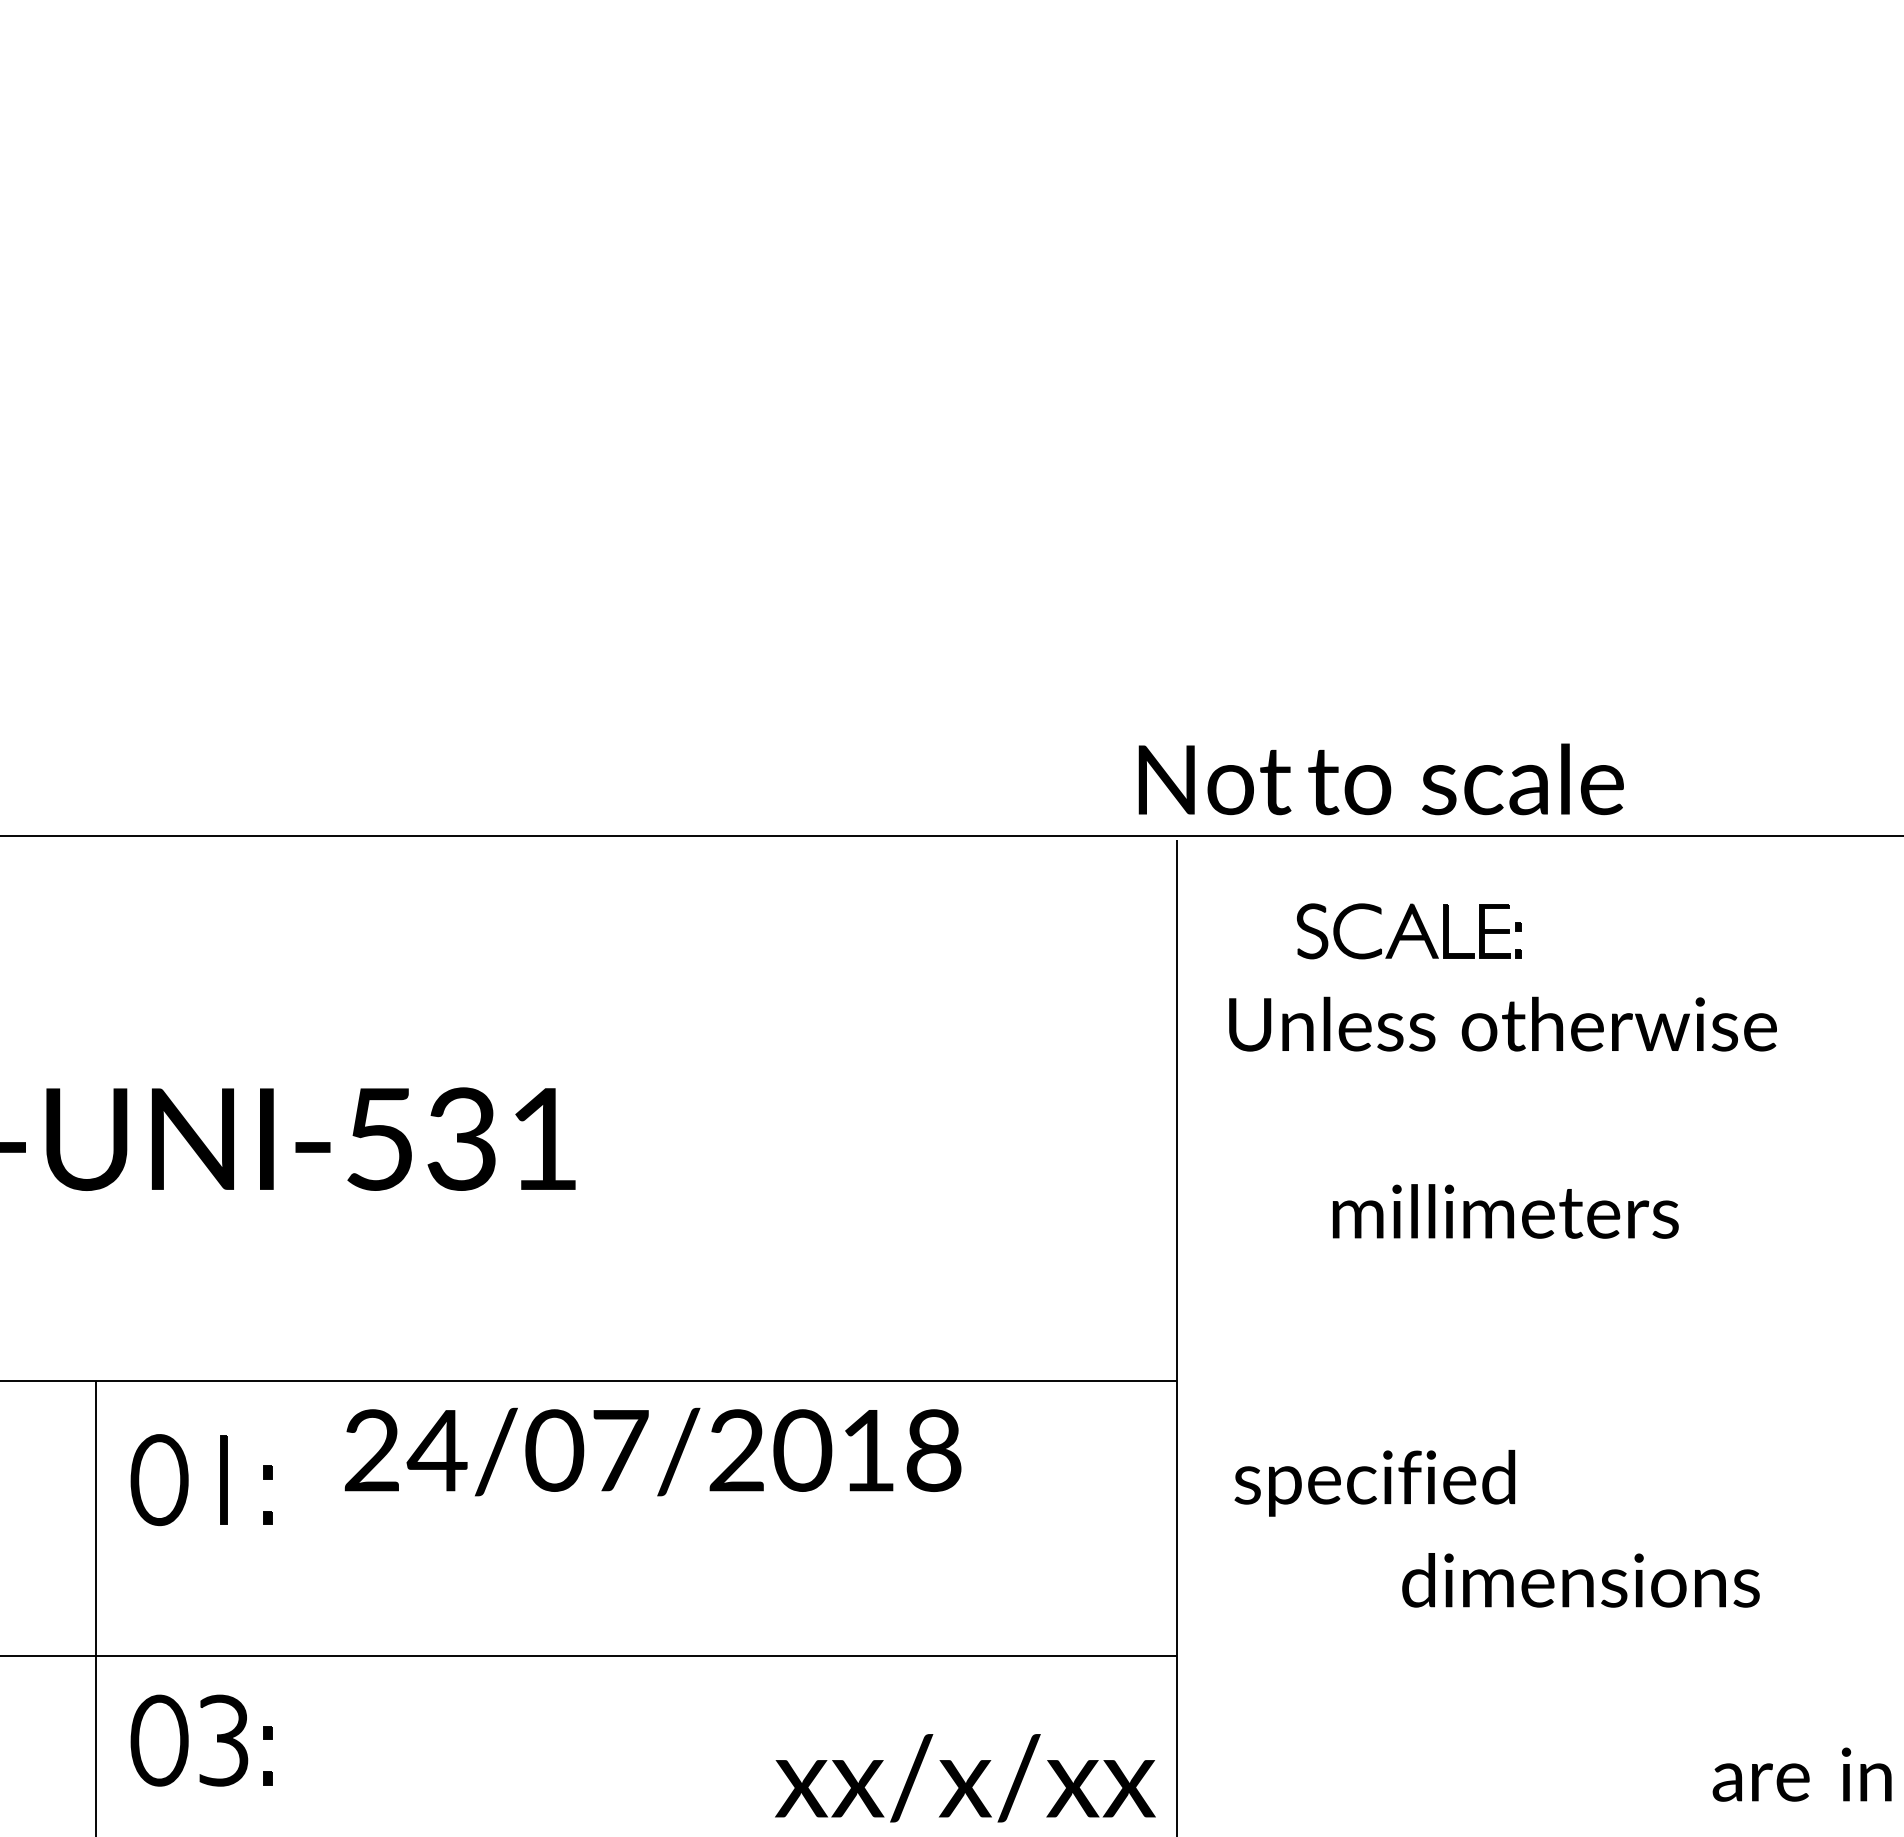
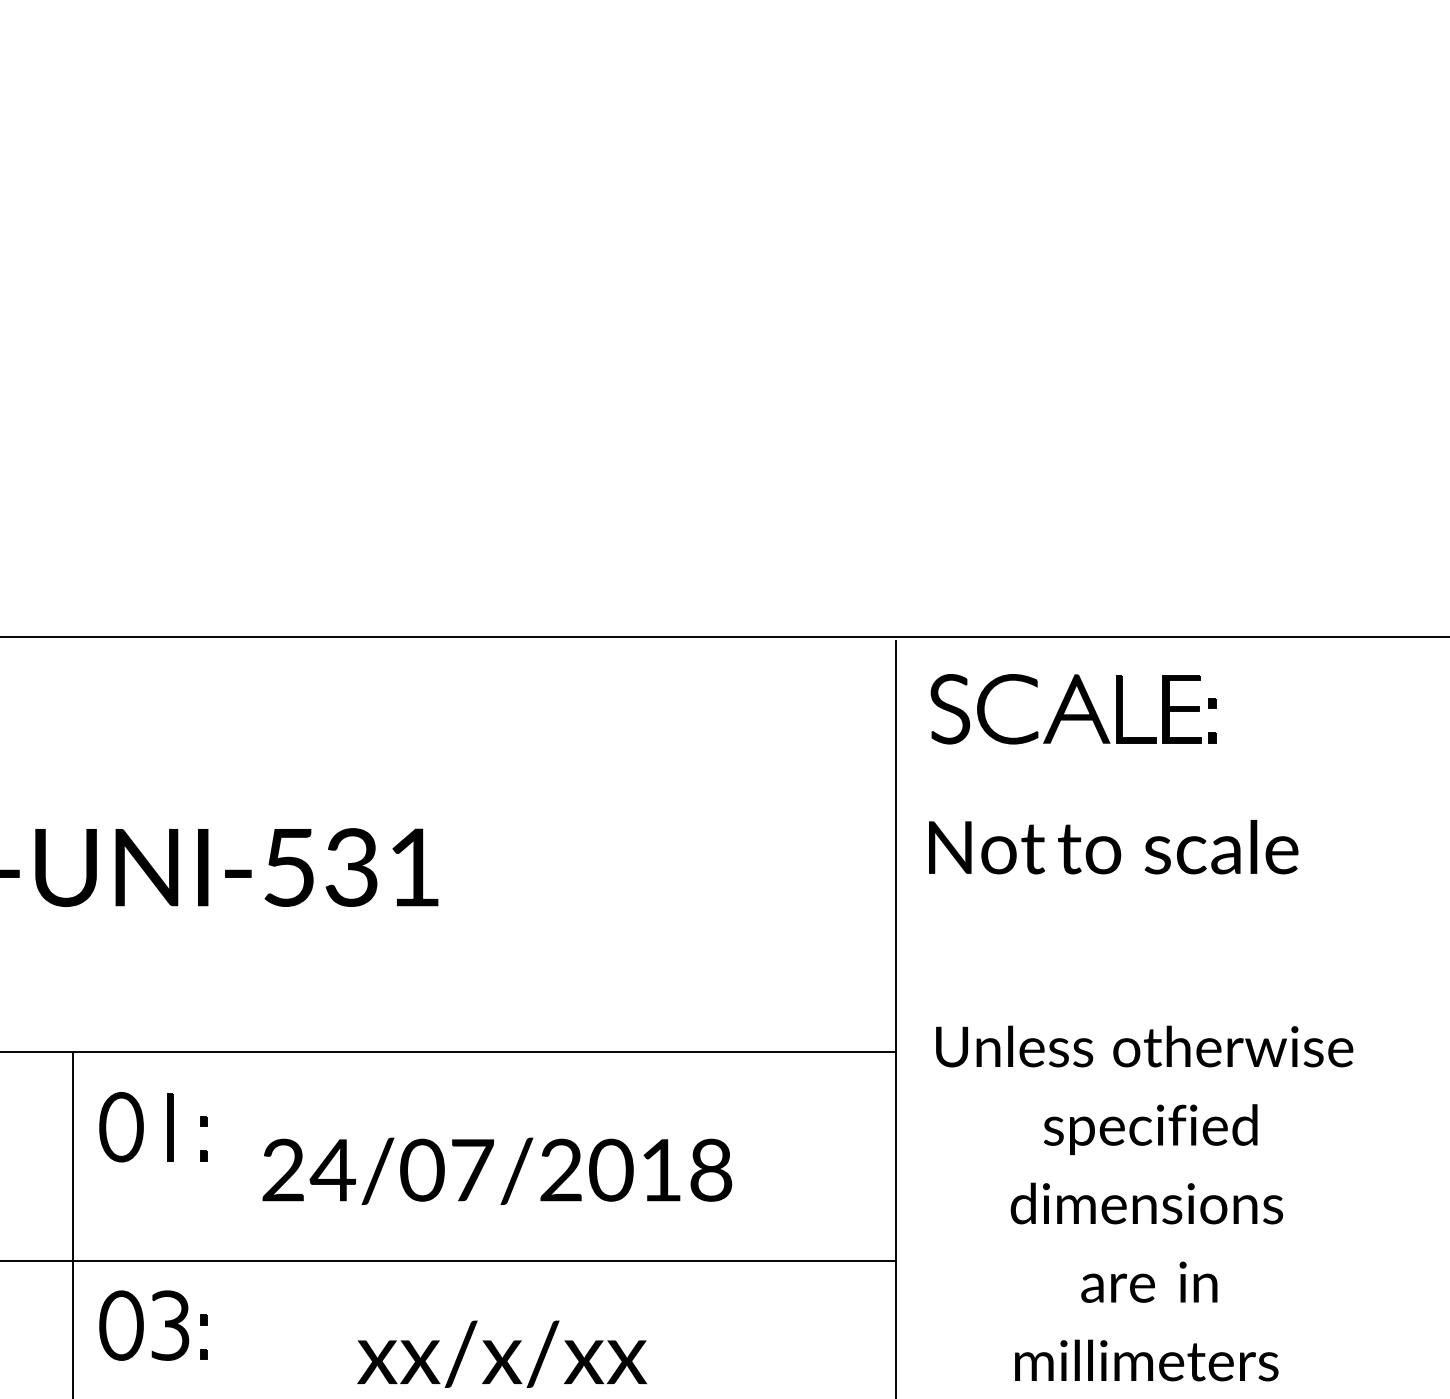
text: (1380, 779) -> (1113, 847), moved
part: (1409, 931) -> (1073, 709), size x1.67
text: (1502, 1023) -> (1144, 1046), moved
text: (1505, 1211) -> (1146, 1360), moved
text: (652, 1451) -> (496, 1170), moved
text: (1374, 1483) -> (1150, 1129), moved
text: (1580, 1580) -> (1146, 1203), moved
text: (1801, 1774) -> (1148, 1282), moved
text: (965, 1778) -> (502, 1354), moved

